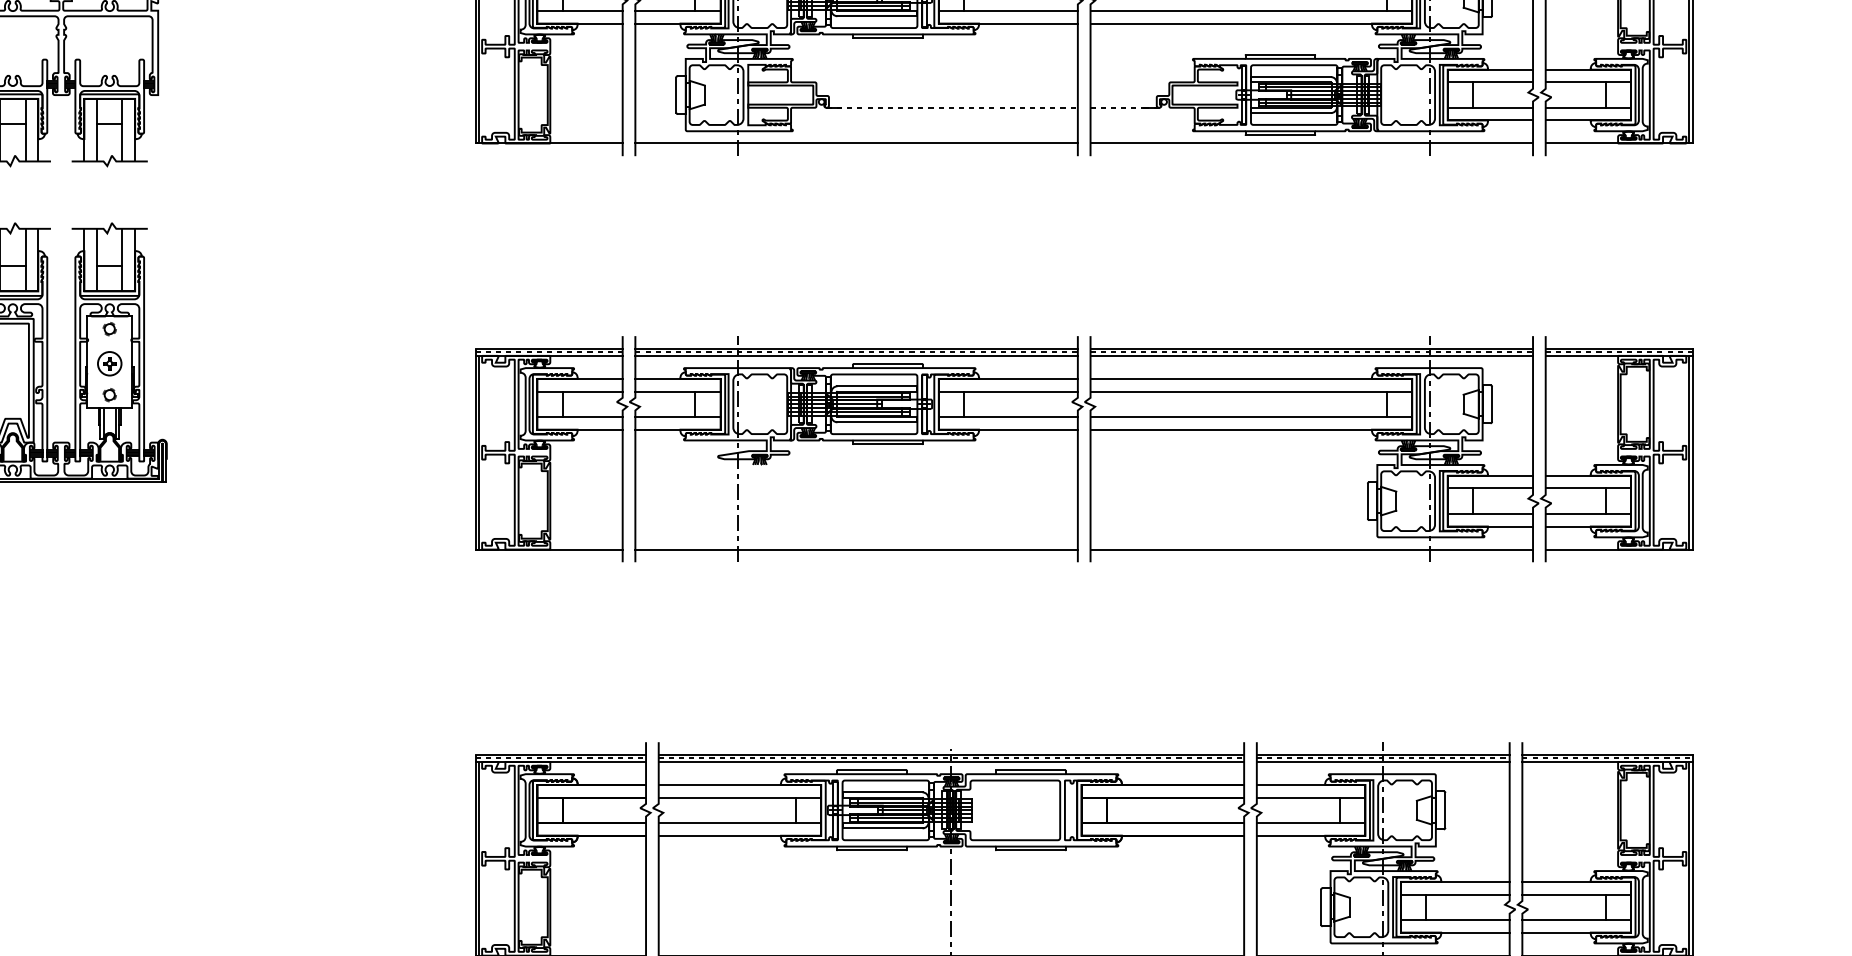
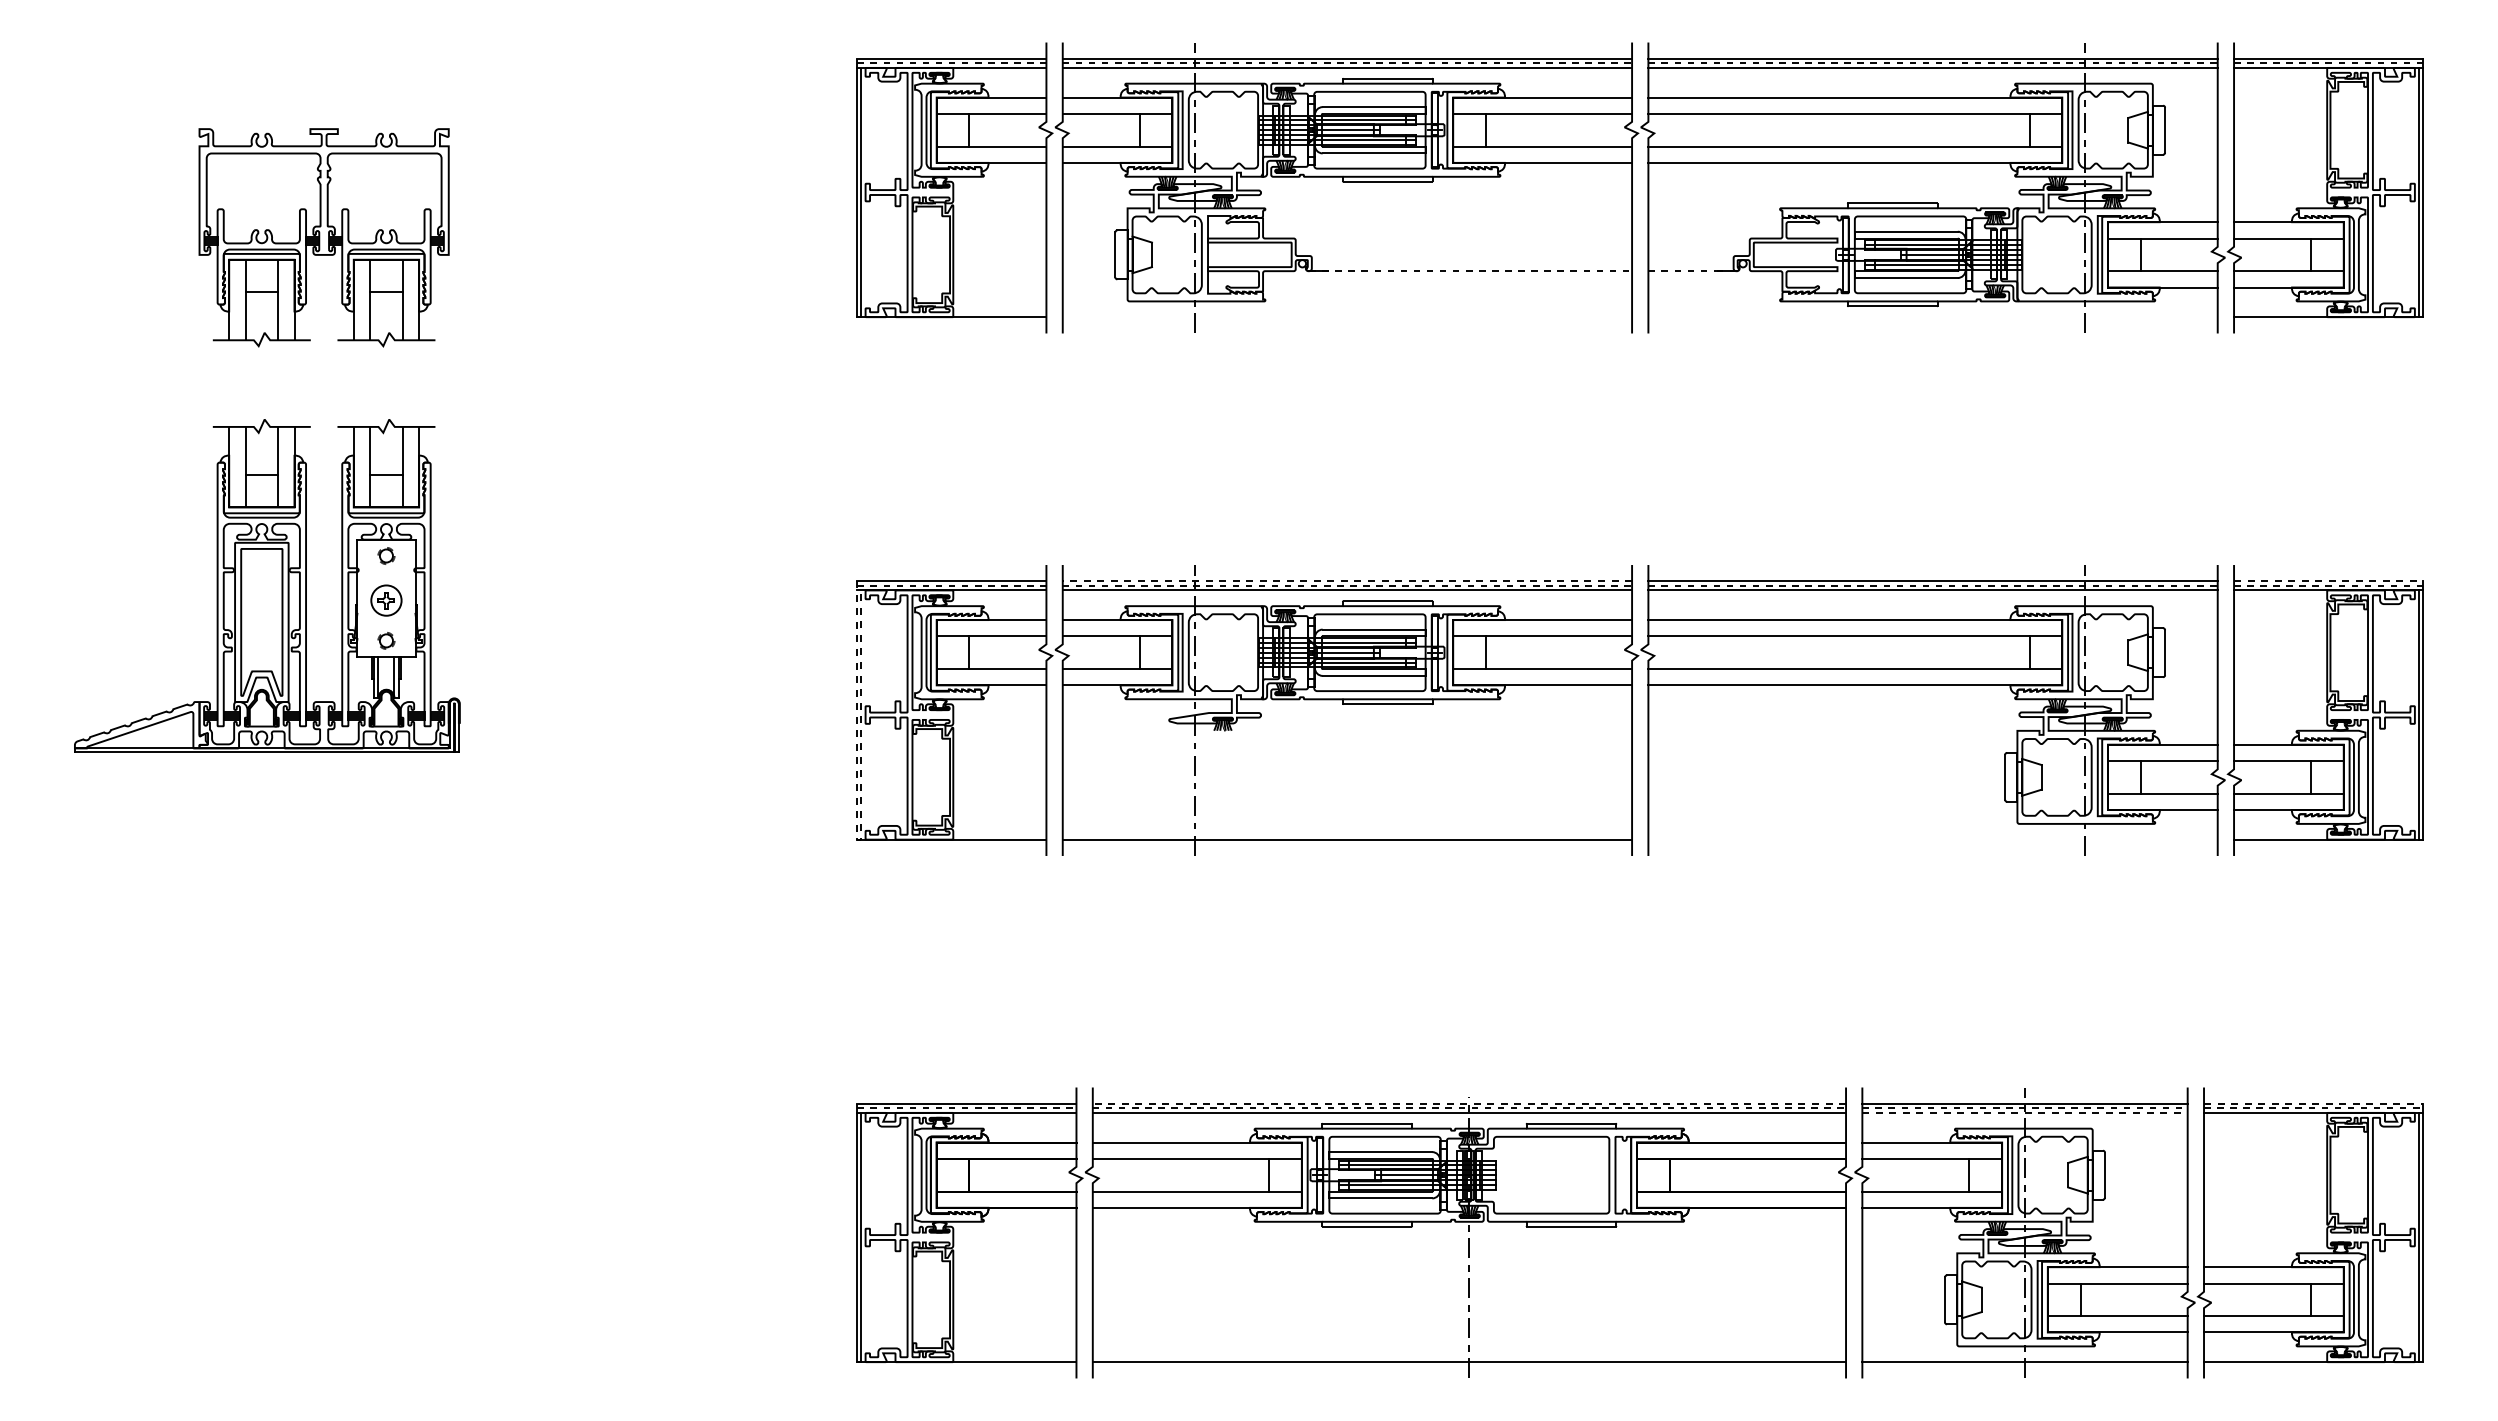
line: (856, 143) -> (1347, 317), removed
line: (1311, 143) -> (1932, 317), removed
line: (856, 348) -> (1347, 581), solid -> dashed
line: (1619, 348) -> (2328, 581), solid -> dashed
line: (475, 548) -> (857, 838), solid -> dashed
line: (1311, 549) -> (1932, 839), removed
line: (951, 754) -> (1469, 1103), solid -> dashed
line: (1607, 754) -> (2313, 1103), solid -> dashed
line: (1383, 761) -> (2025, 1112), solid -> dashed

